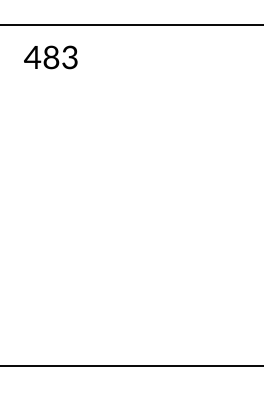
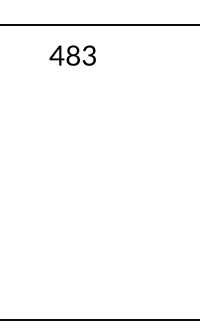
text: (50, 57) -> (72, 55), moved

